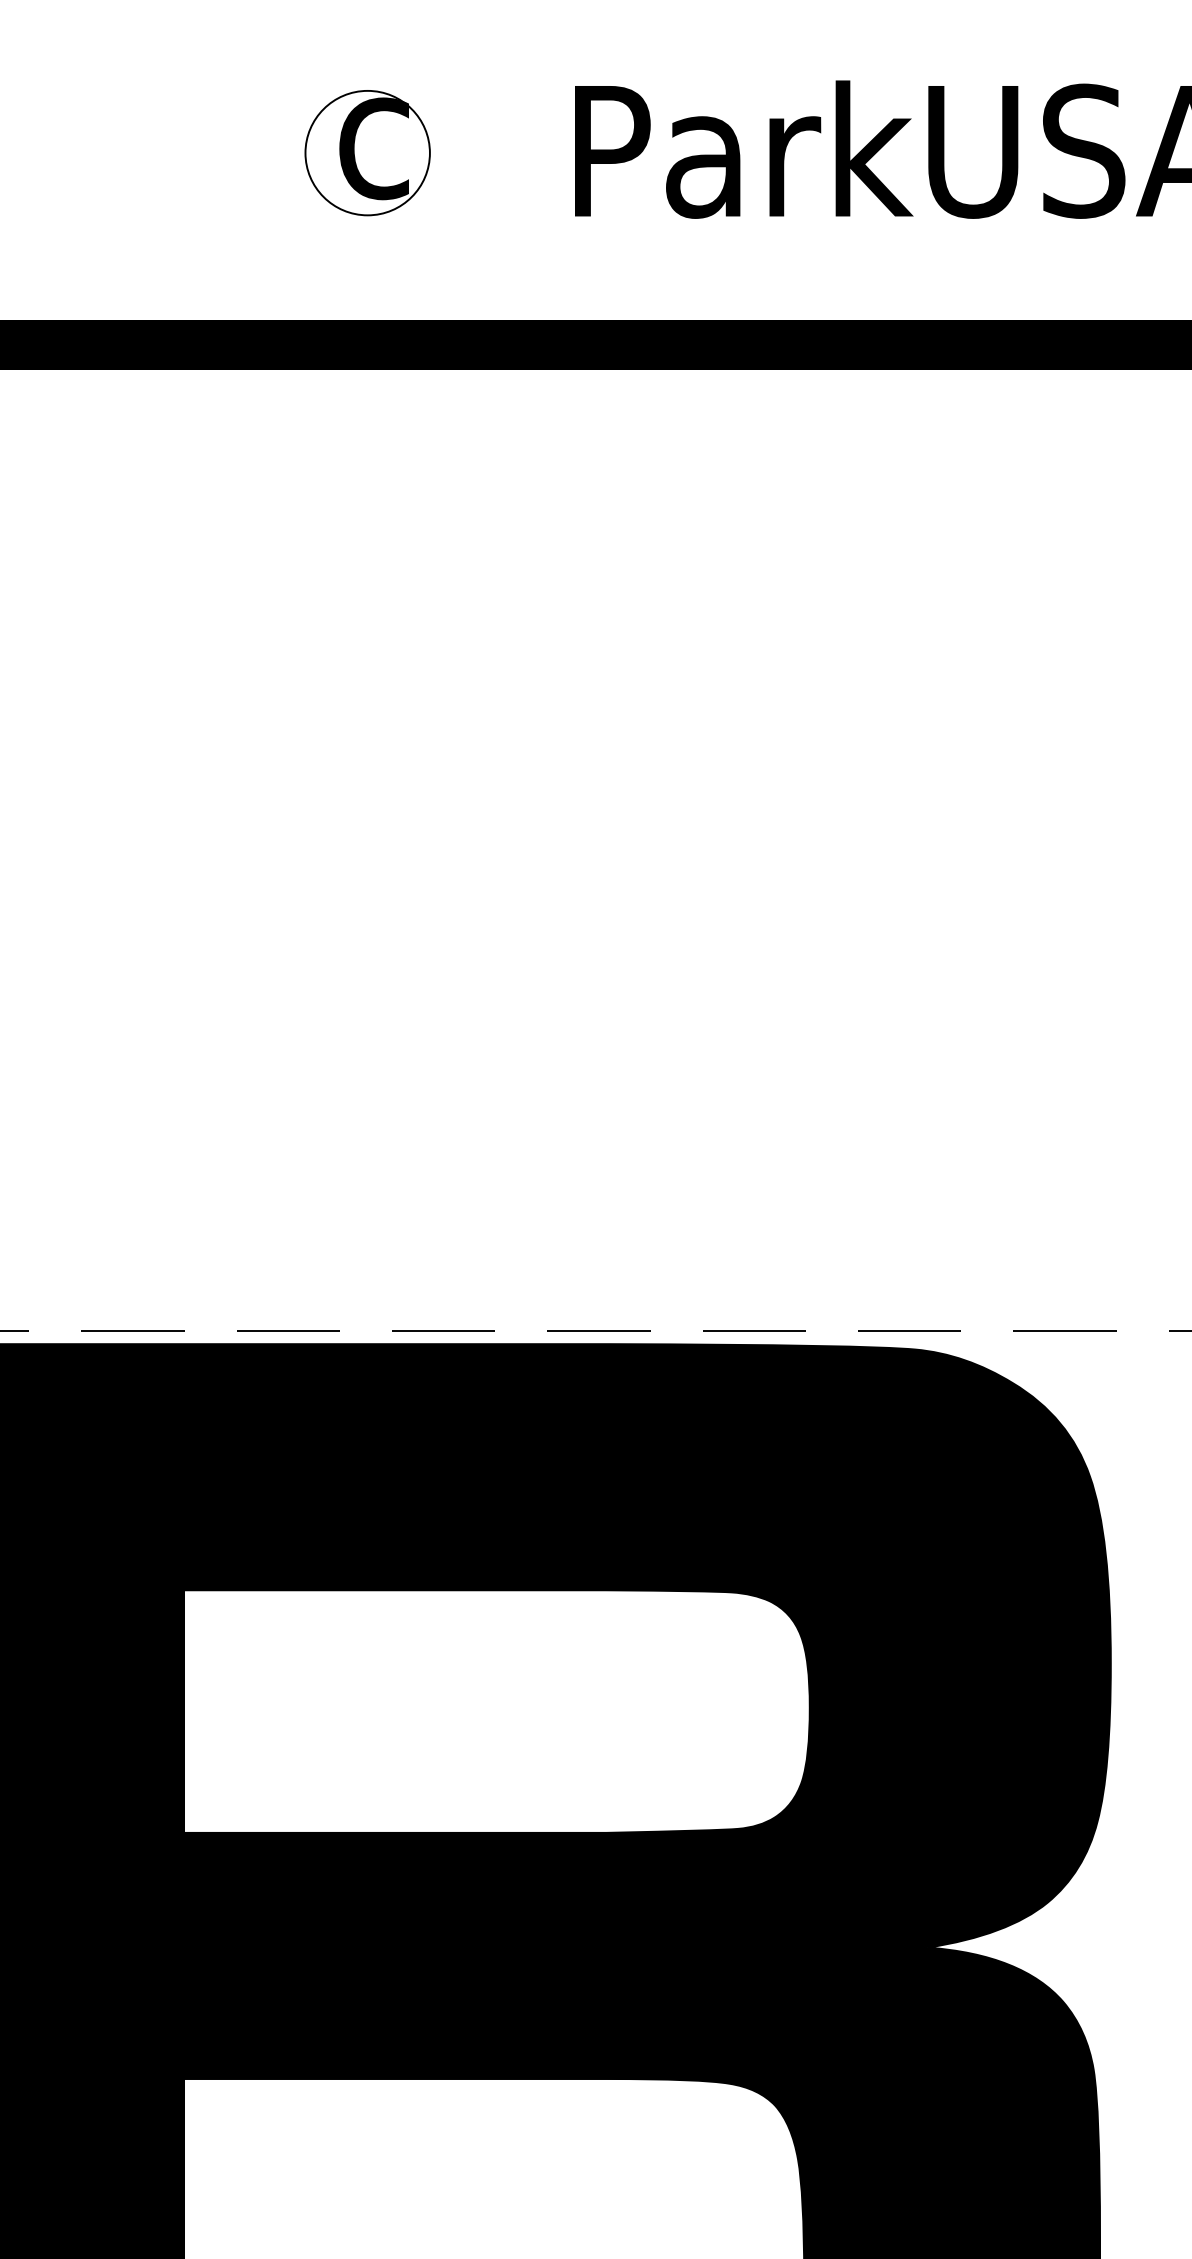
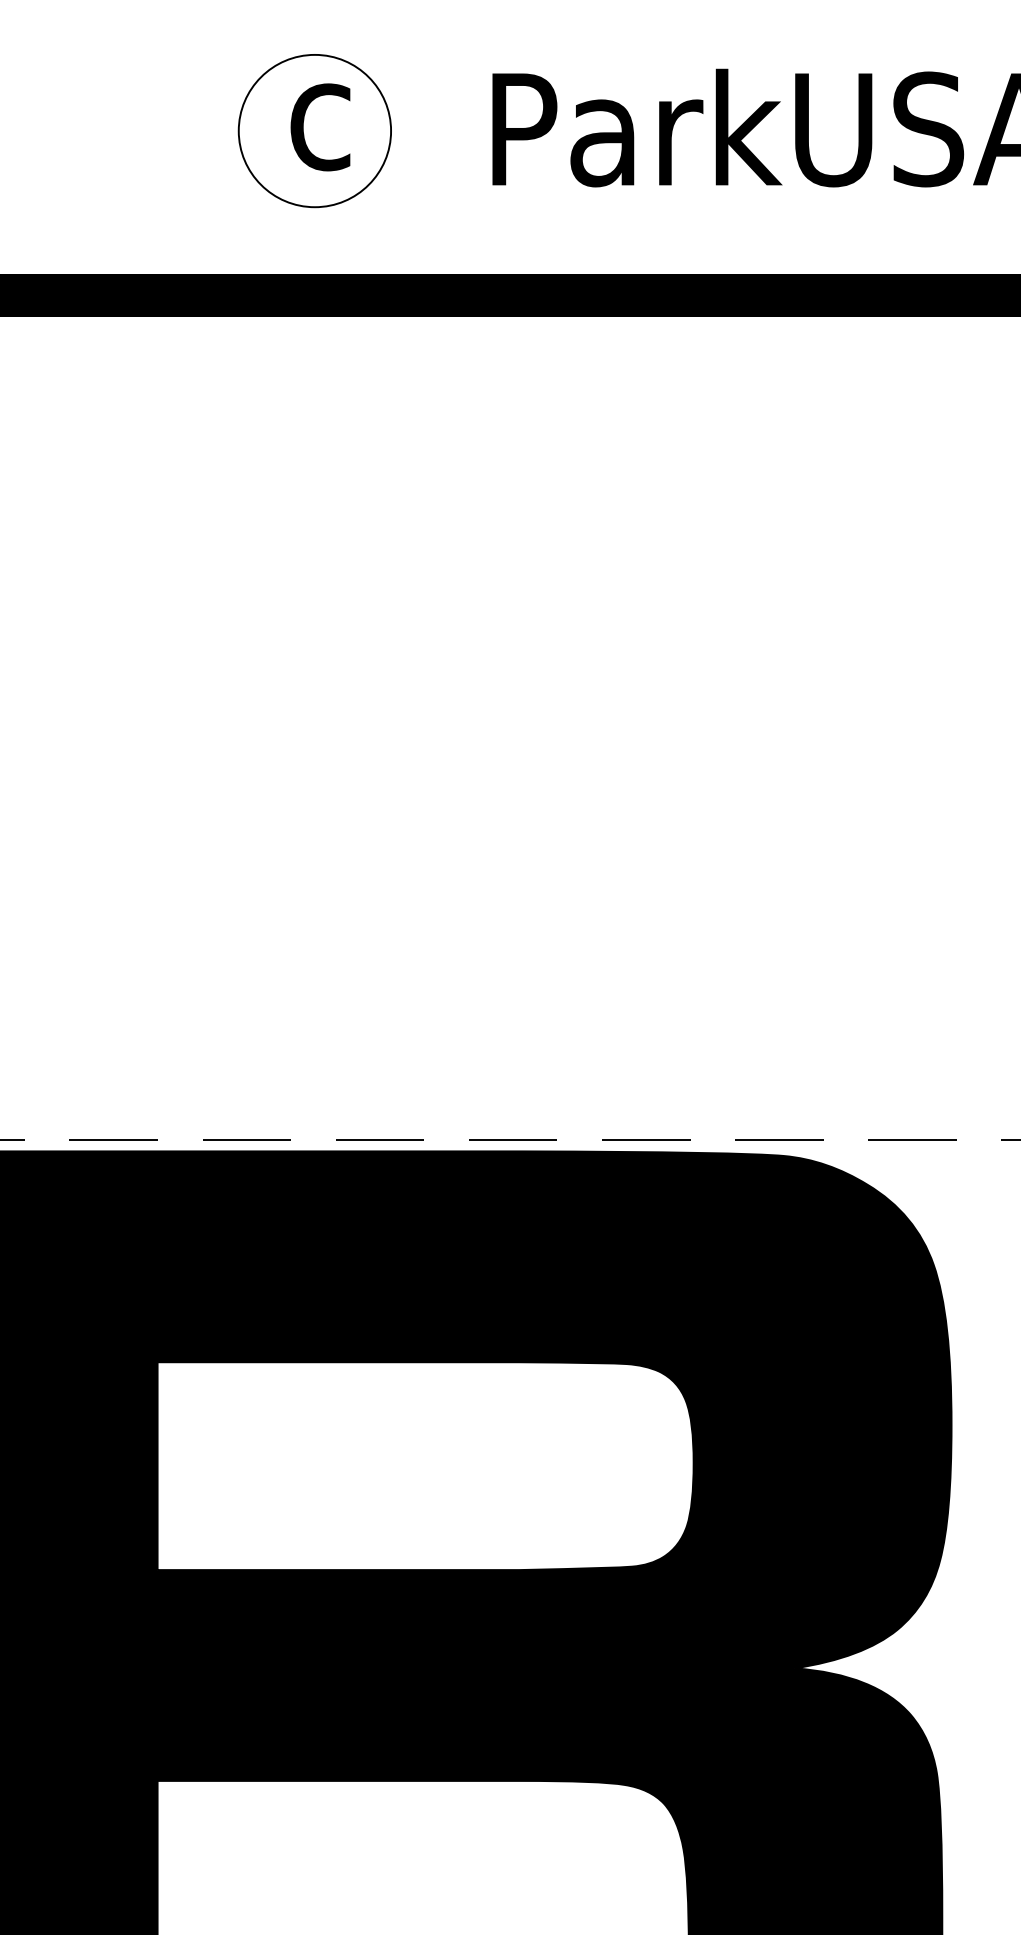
circle: (367, 152) -> (314, 130), size x1.43

